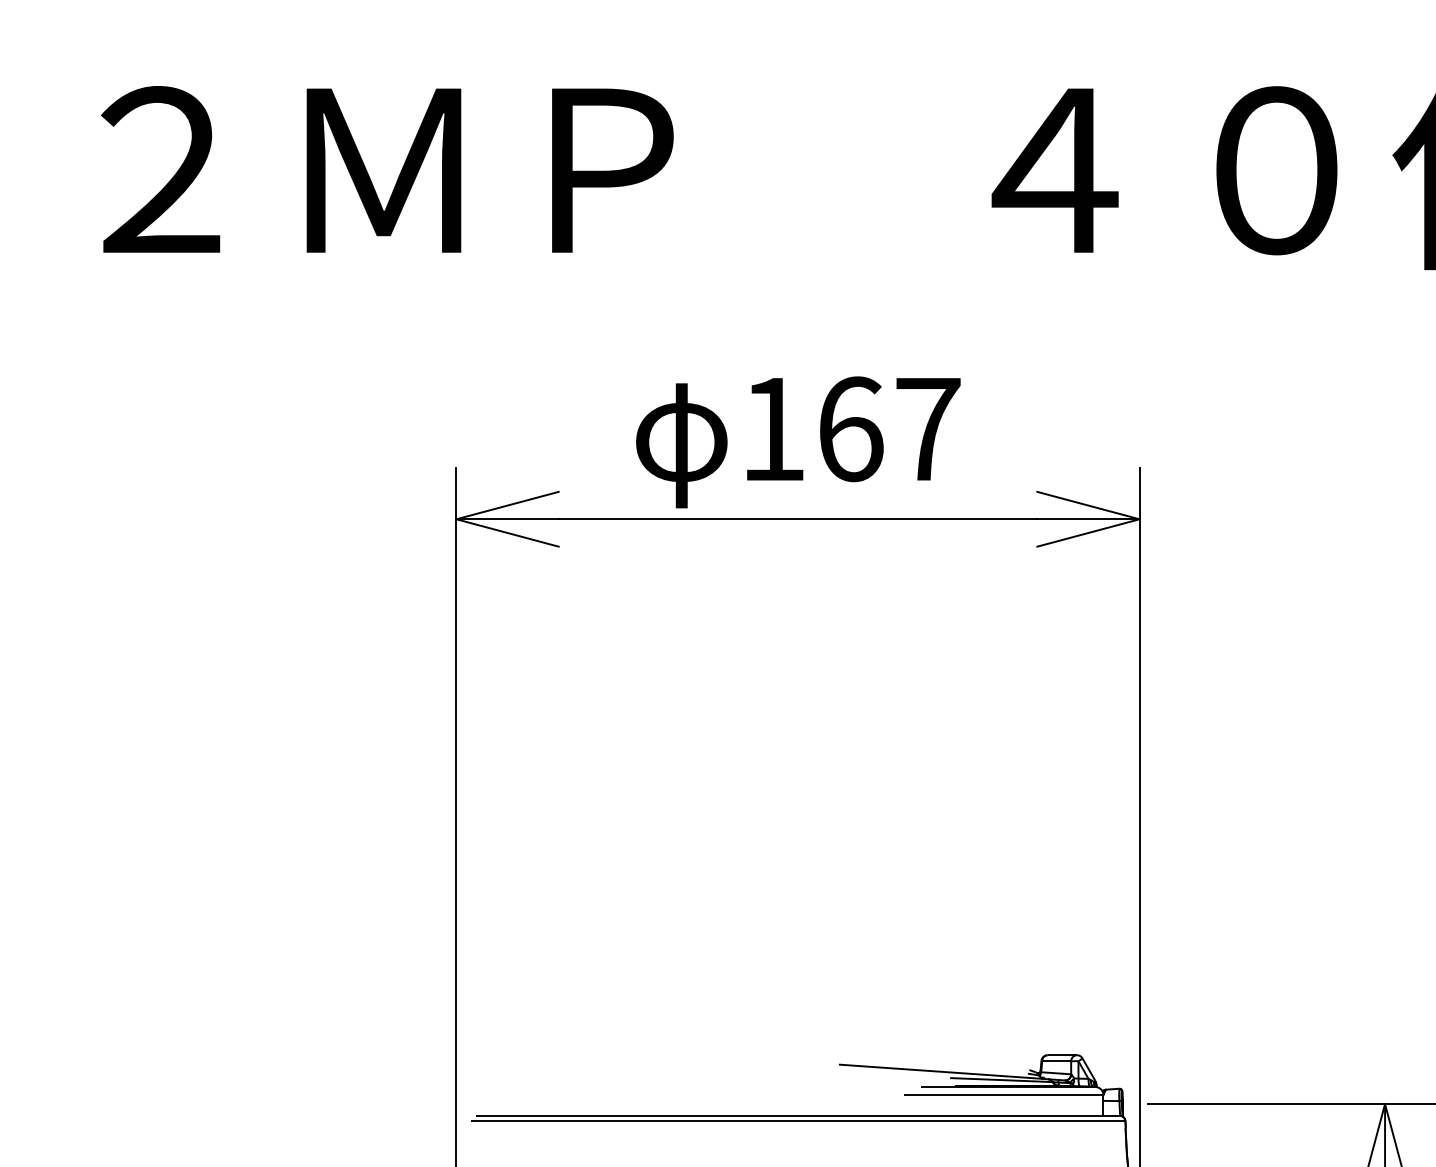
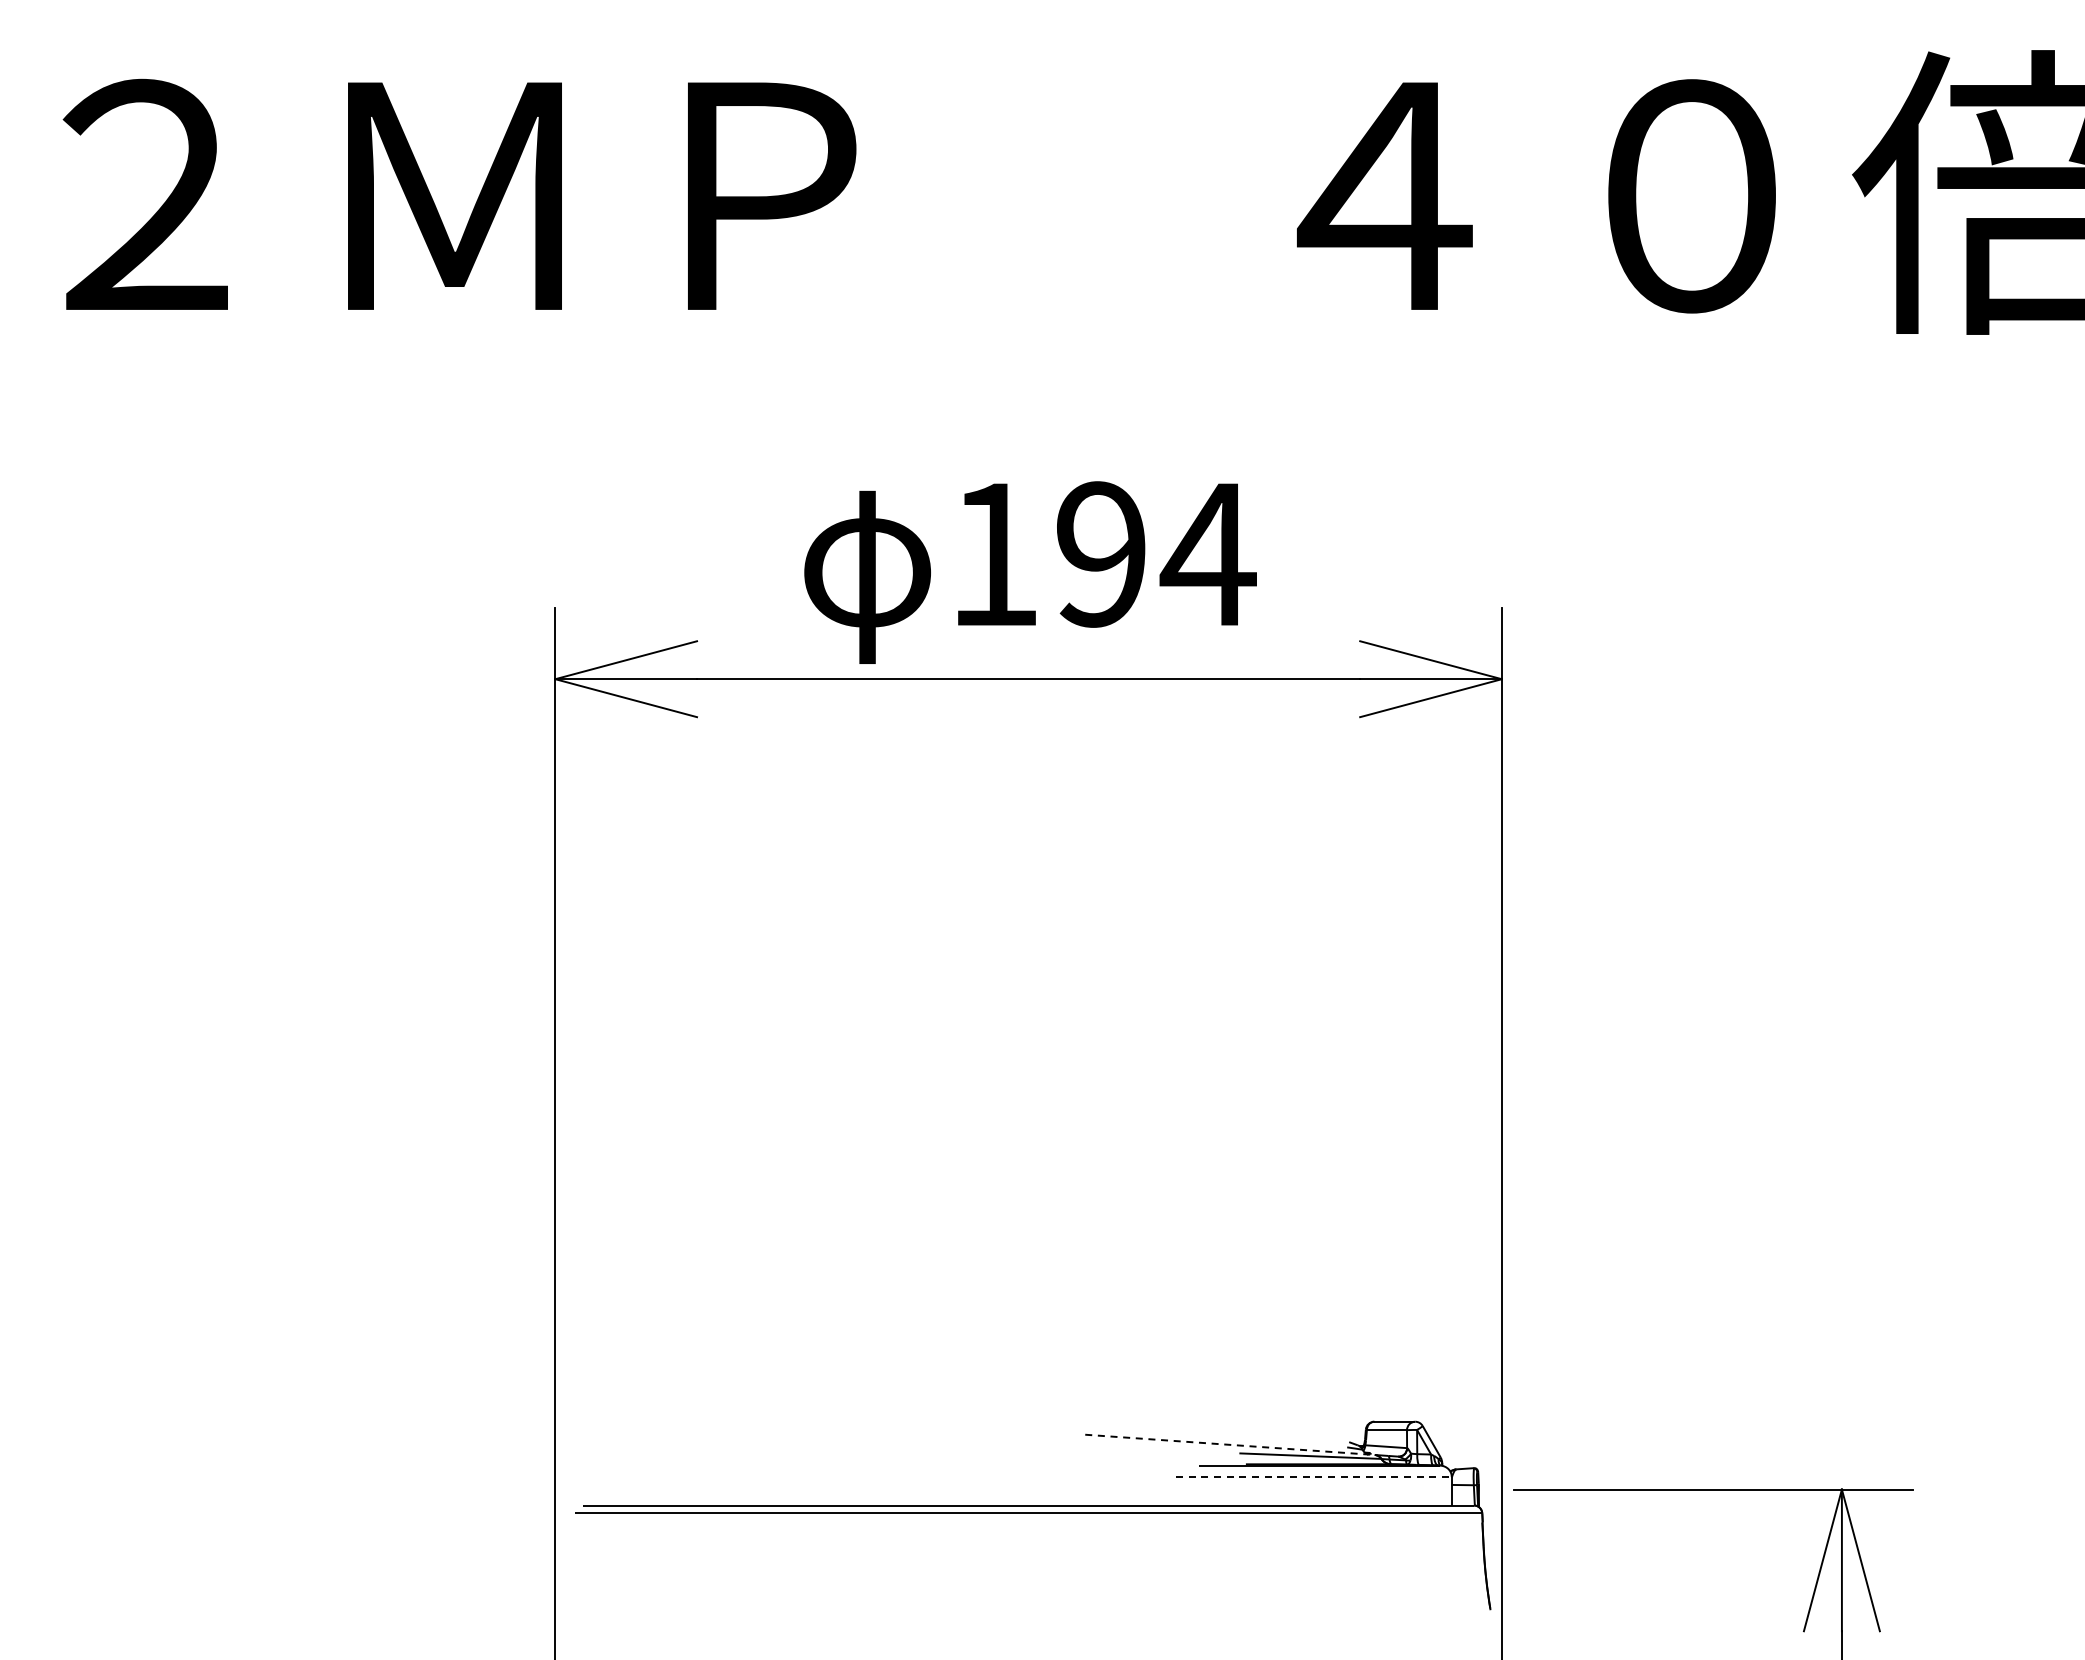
text: (890, 429) -> (1156, 554), 167 -> 194
line: (943, 1071) -> (1230, 1444), solid -> dashed
line: (1003, 1094) -> (1313, 1476), solid -> dashed

